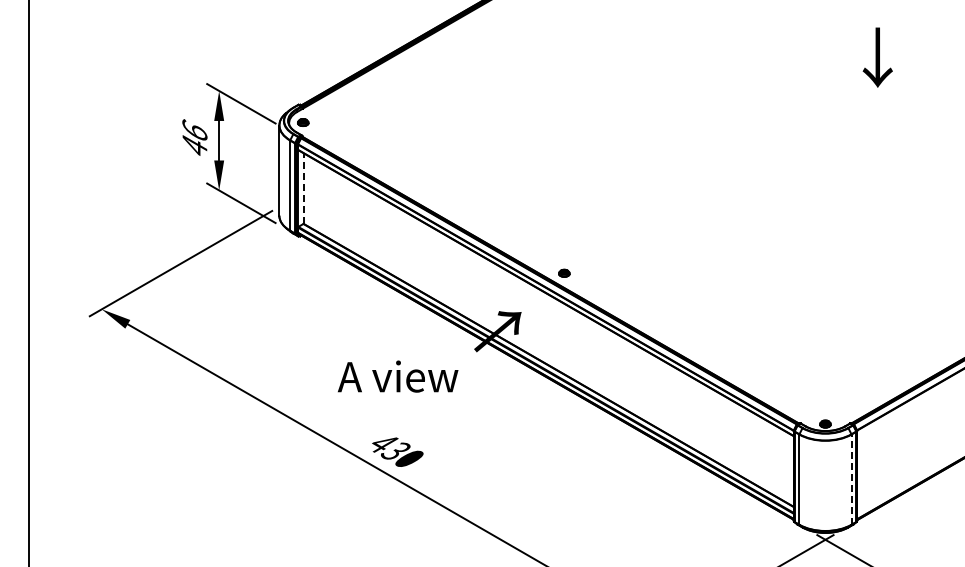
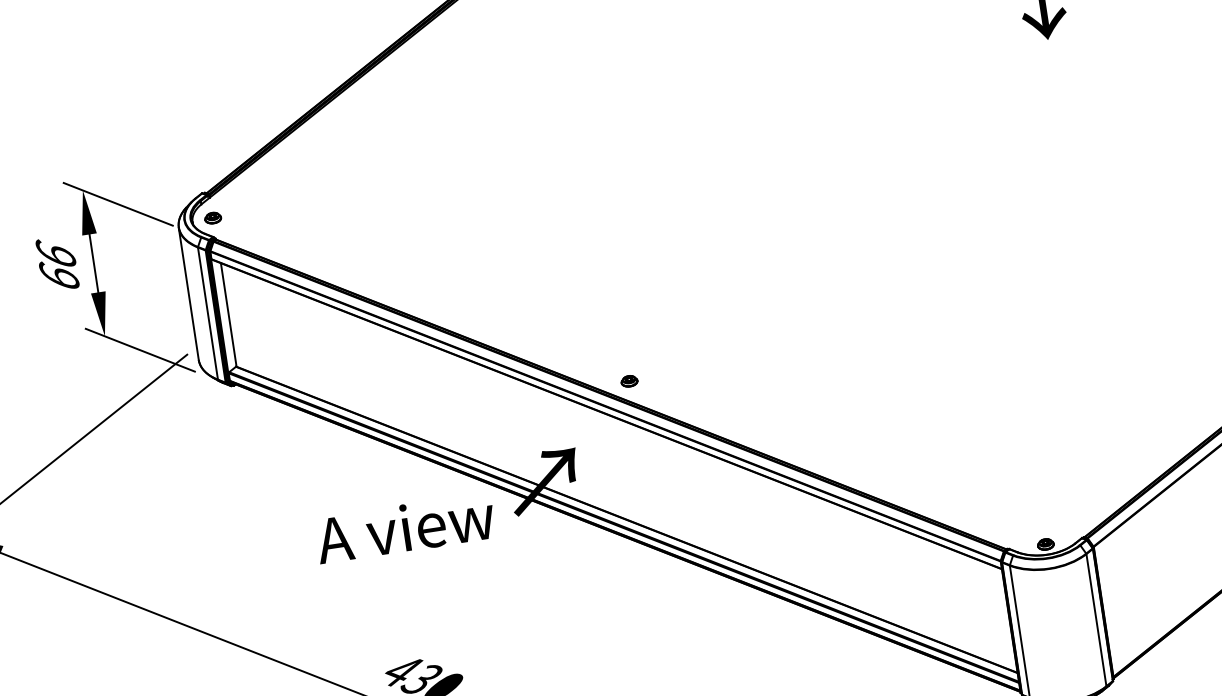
text: (194, 144) -> (58, 274), 46 -> 66
line: (303, 188) -> (228, 314), dashed -> solid
text: (398, 376) -> (405, 527), moved
line: (851, 479) -> (1096, 619), dashed -> solid

